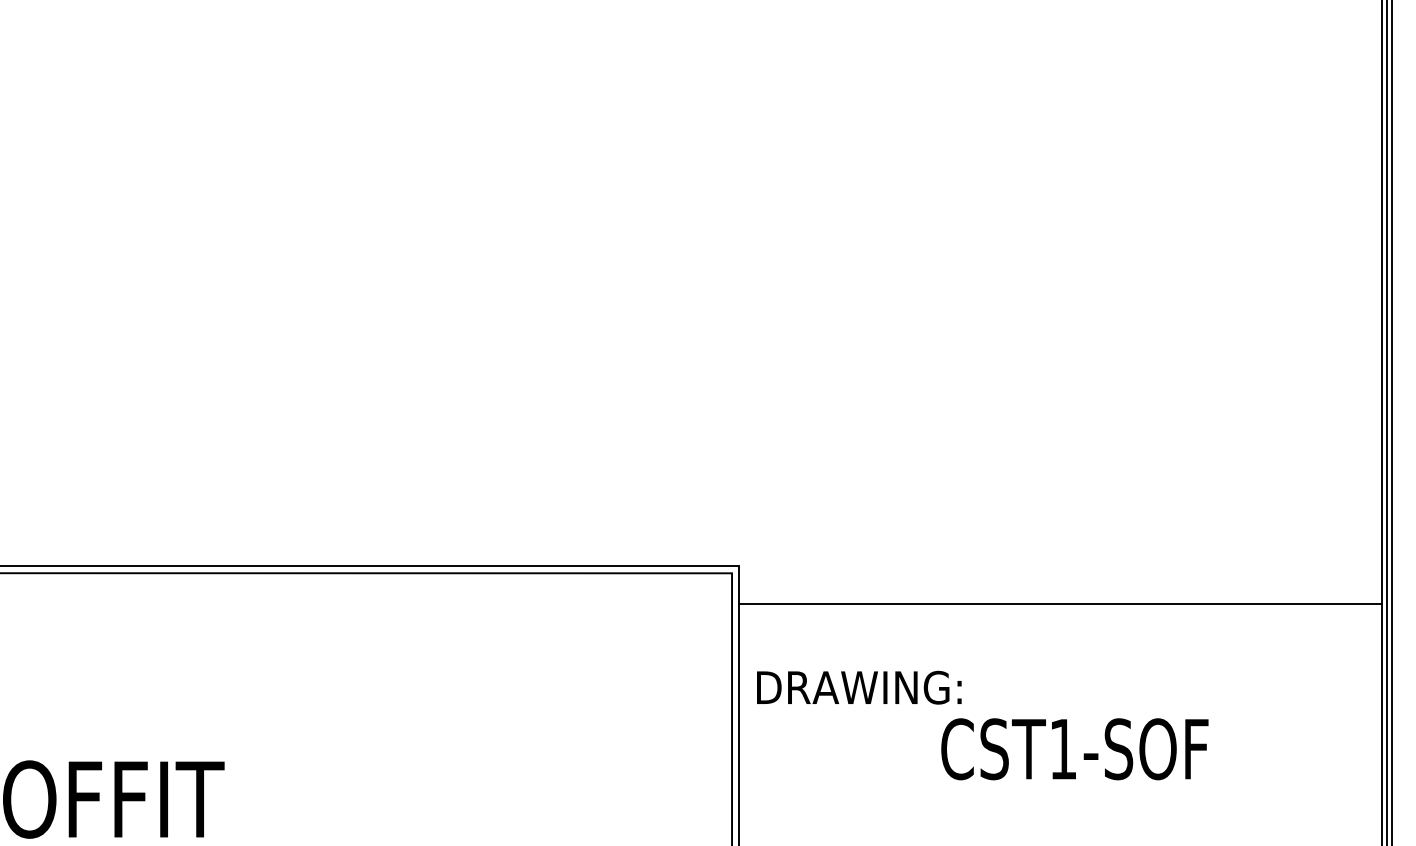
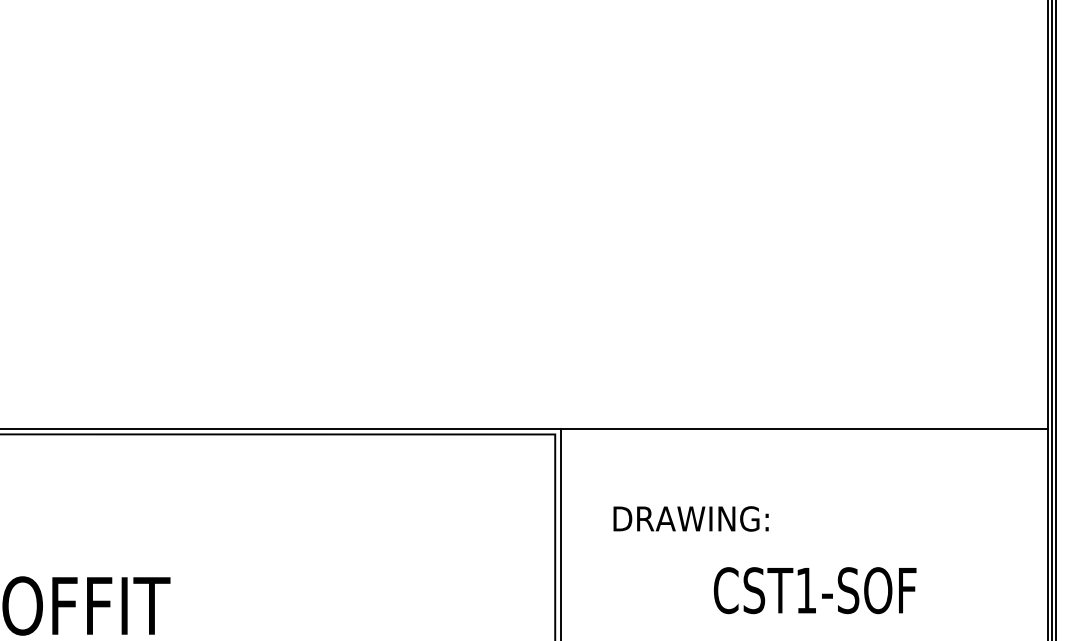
line: (1060, 603) -> (804, 428), moved
text: (859, 687) -> (691, 518), moved
text: (1074, 749) -> (814, 590), moved

